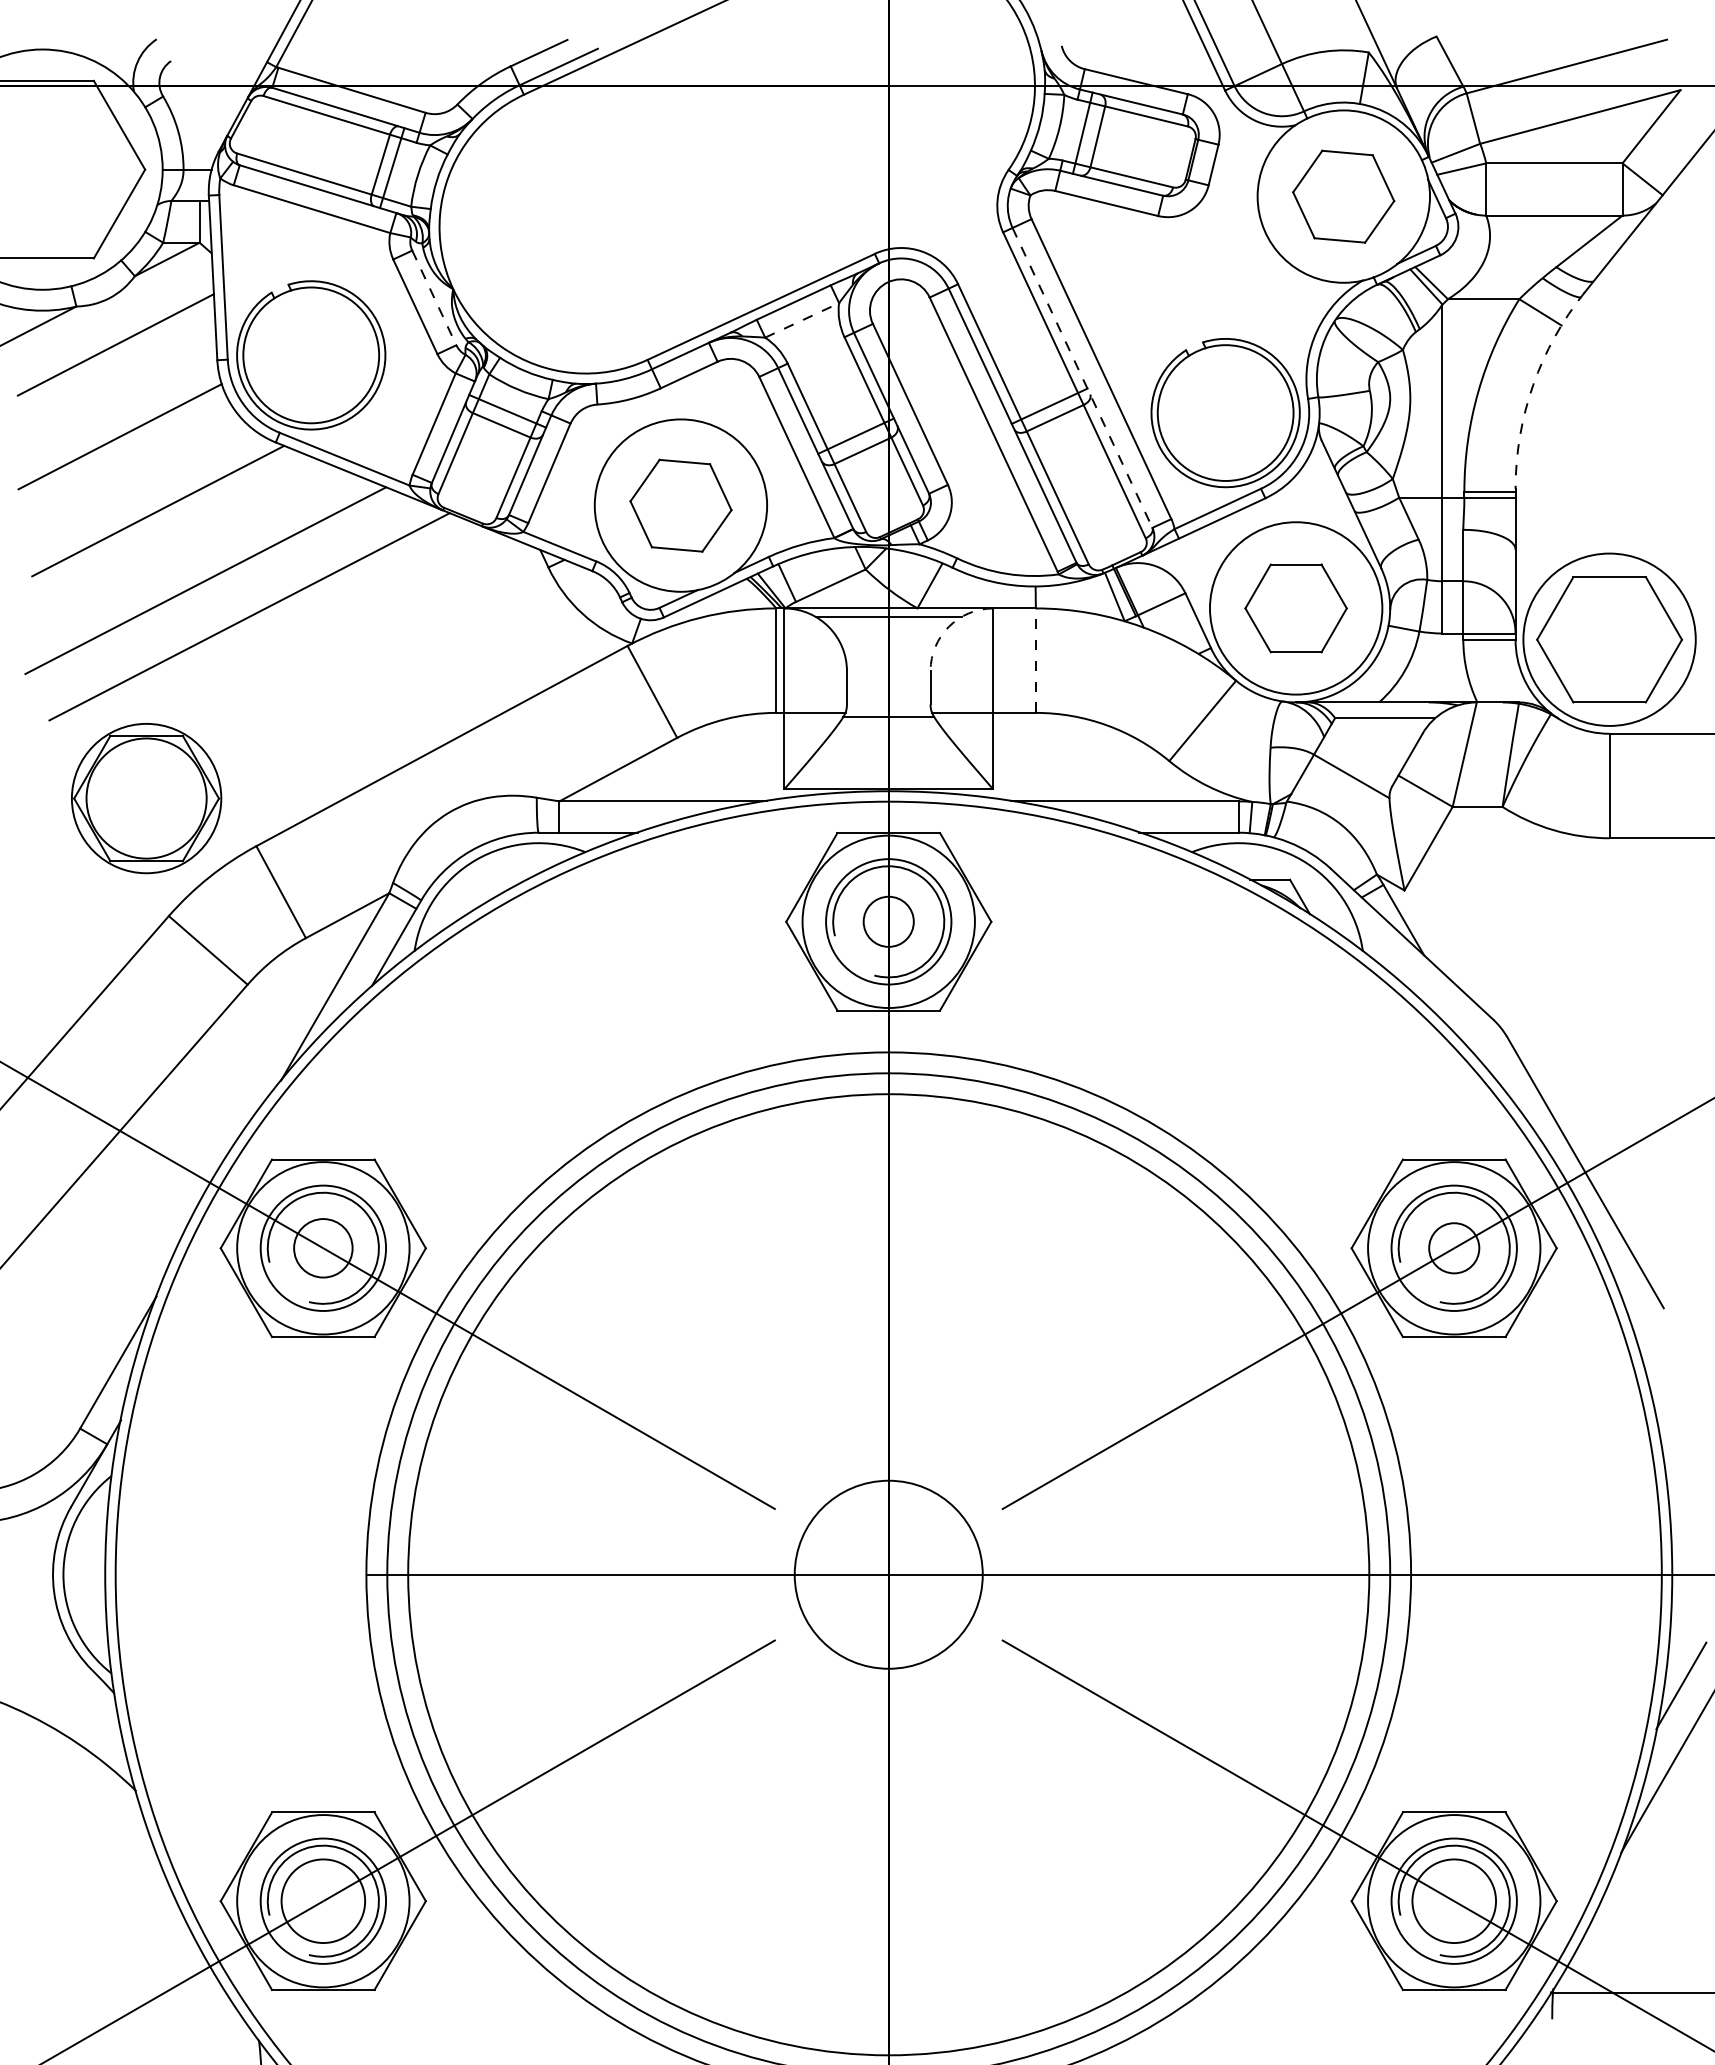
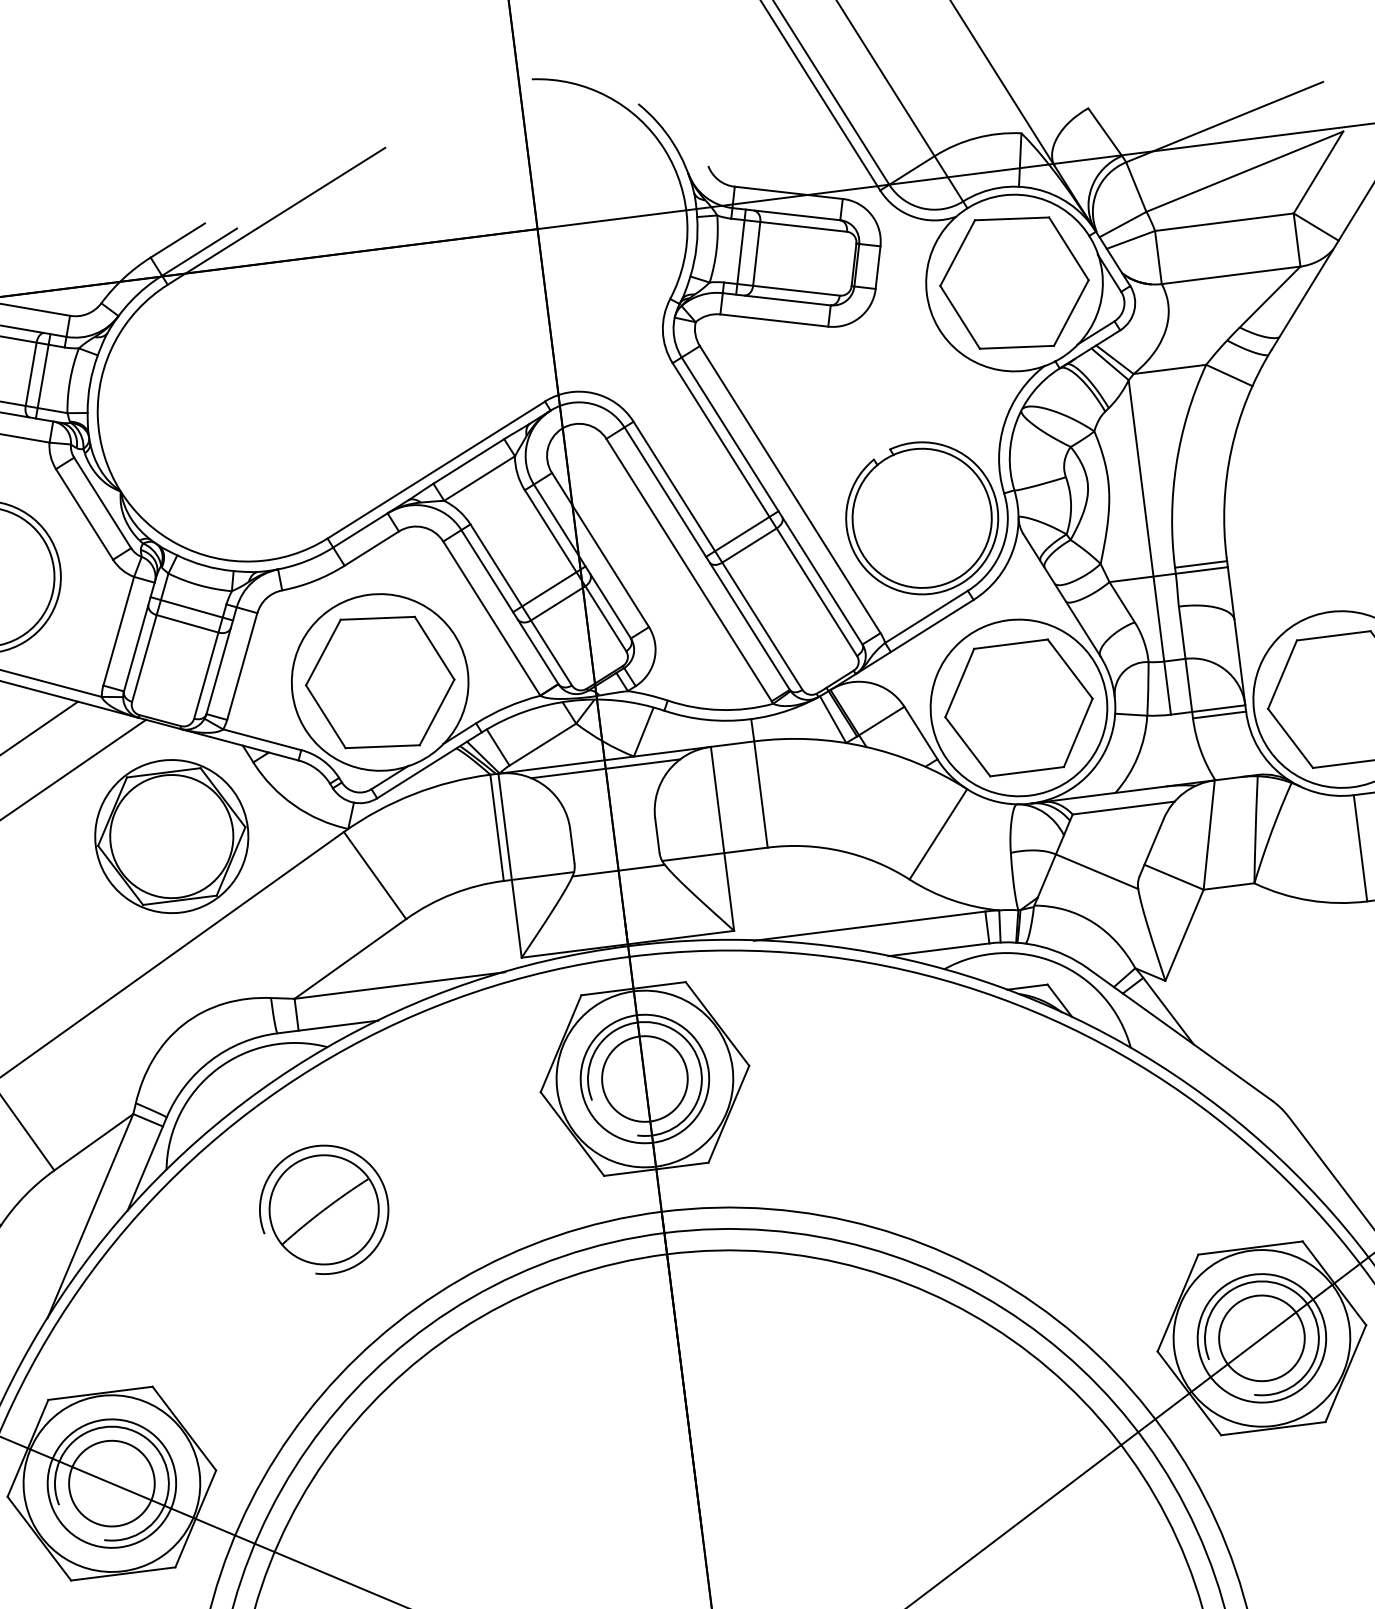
part: (1343, 196) -> (1014, 282), size x1.43
line: (434, 298) -> (102, 503), dashed -> solid
line: (802, 320) -> (479, 478), dashed -> solid
line: (1082, 378) -> (772, 501), dashed -> solid
arc: (1533, 384) -> (1231, 449), dashed -> solid
part: (680, 505) -> (379, 682), size x1.43
part: (1295, 608) -> (1018, 708), size x1.43
arc: (948, 626) -> (667, 771), dashed -> solid
part: (459, 628) -> (170, 835), added
line: (1035, 660) -> (760, 794), dashed -> solid
circle: (888, 921) -> (644, 1078), size x1.67
part: (561, 1008) -> (323, 1209), added
circle: (323, 1248) -> (112, 1483), size x1.43
circle: (1454, 1248) -> (1262, 1338), size x1.67

